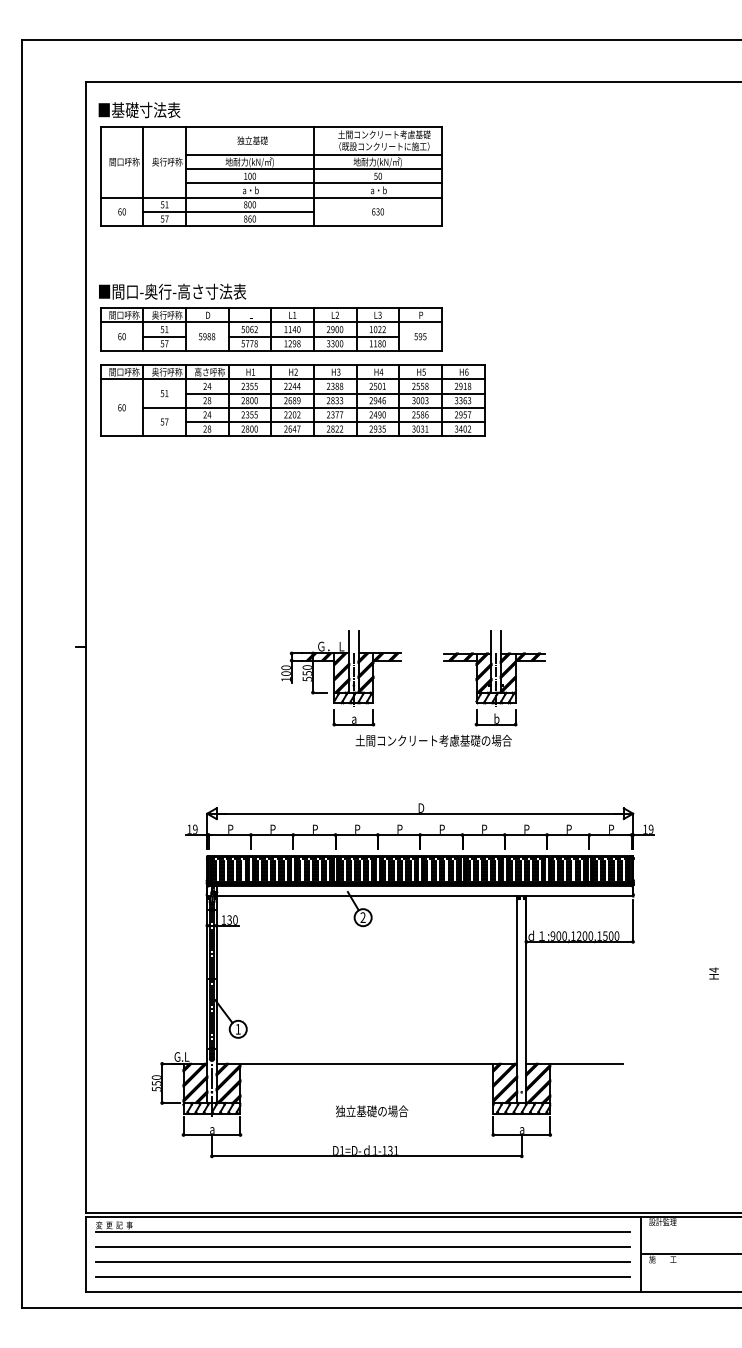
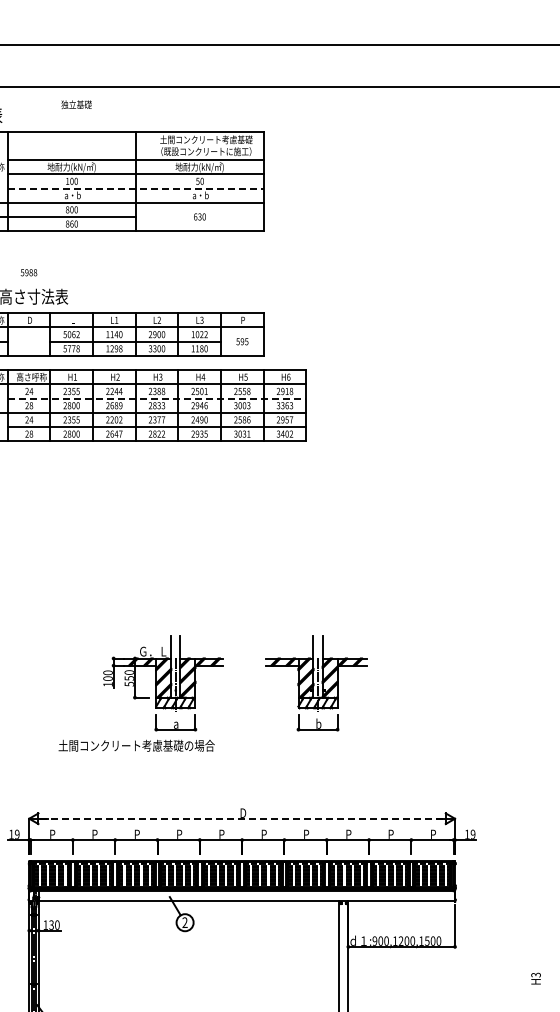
text: (252, 140) -> (76, 104), moved
line: (314, 183) -> (136, 188), solid -> dashed
text: (206, 336) -> (28, 272), moved
line: (335, 393) -> (157, 398), solid -> dashed
text: (433, 740) -> (136, 745), moved
line: (420, 813) -> (242, 818), solid -> dashed
text: (713, 969) -> (535, 974), H4 -> H3

